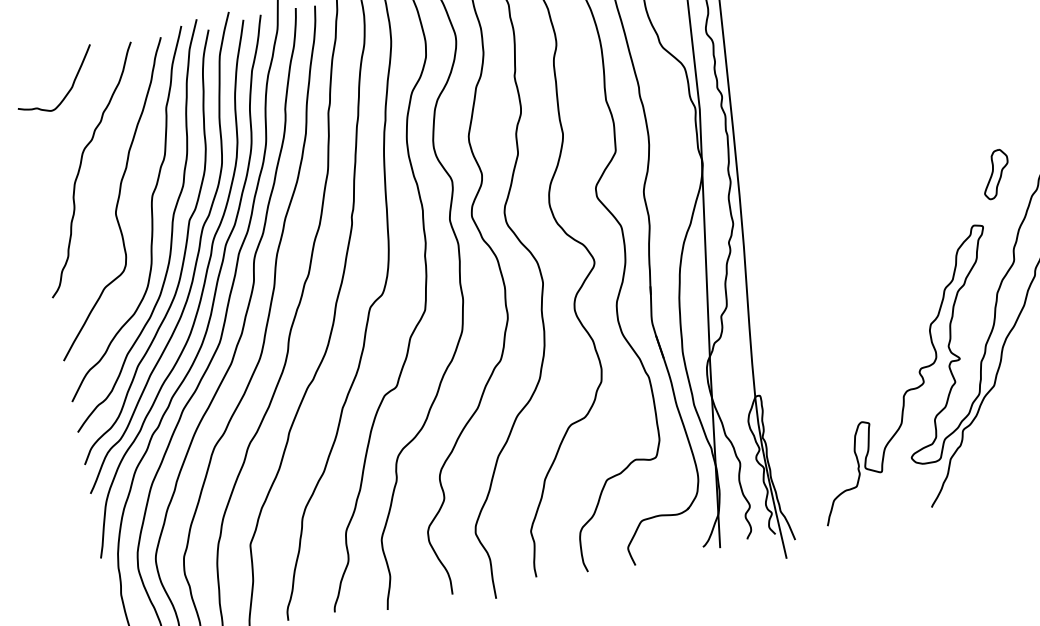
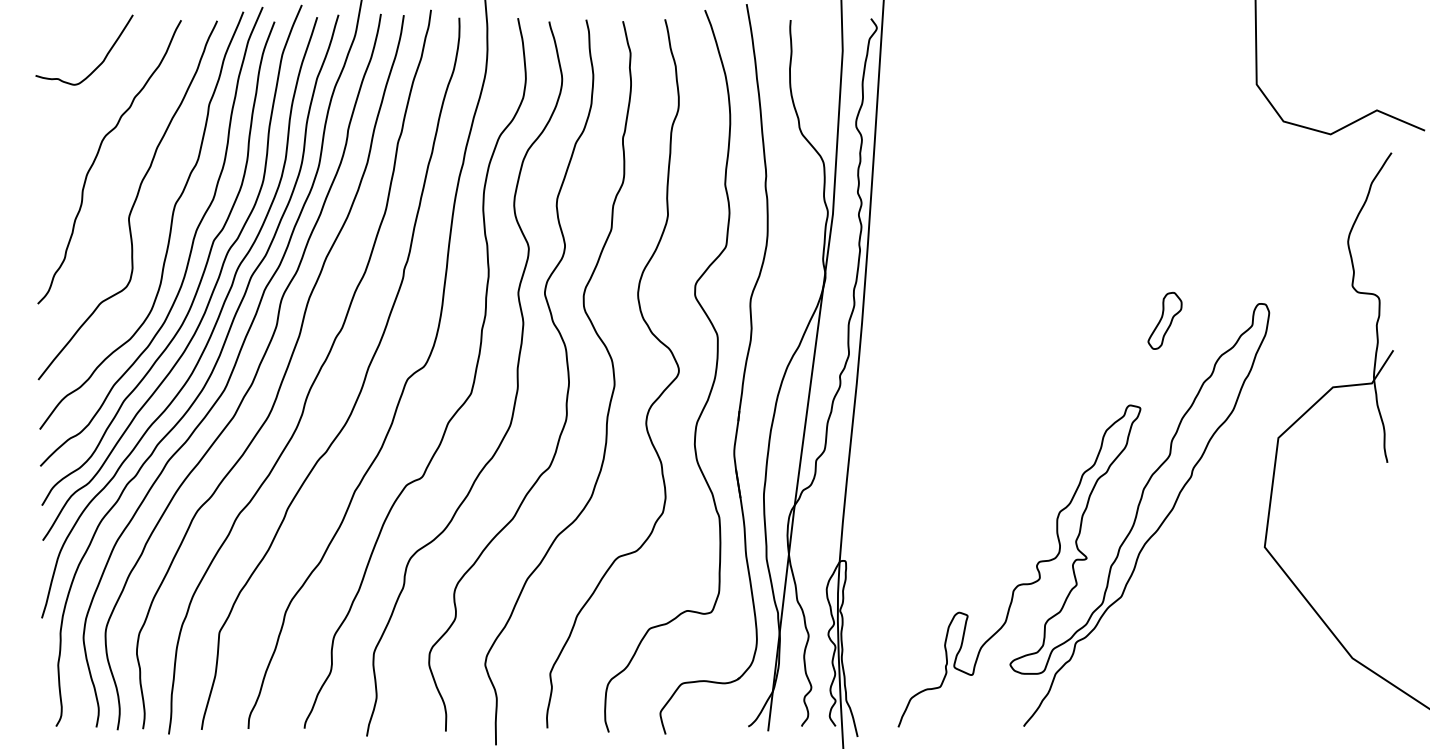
part: (995, 174) -> (1164, 320), moved

